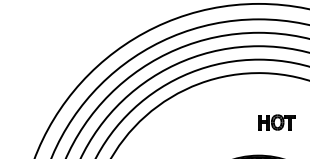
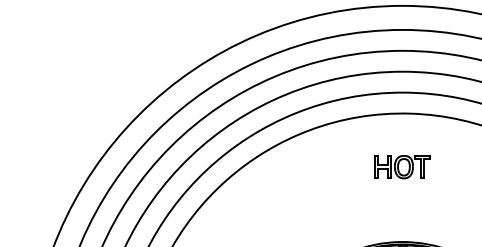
part: (276, 122) -> (402, 167), moved

